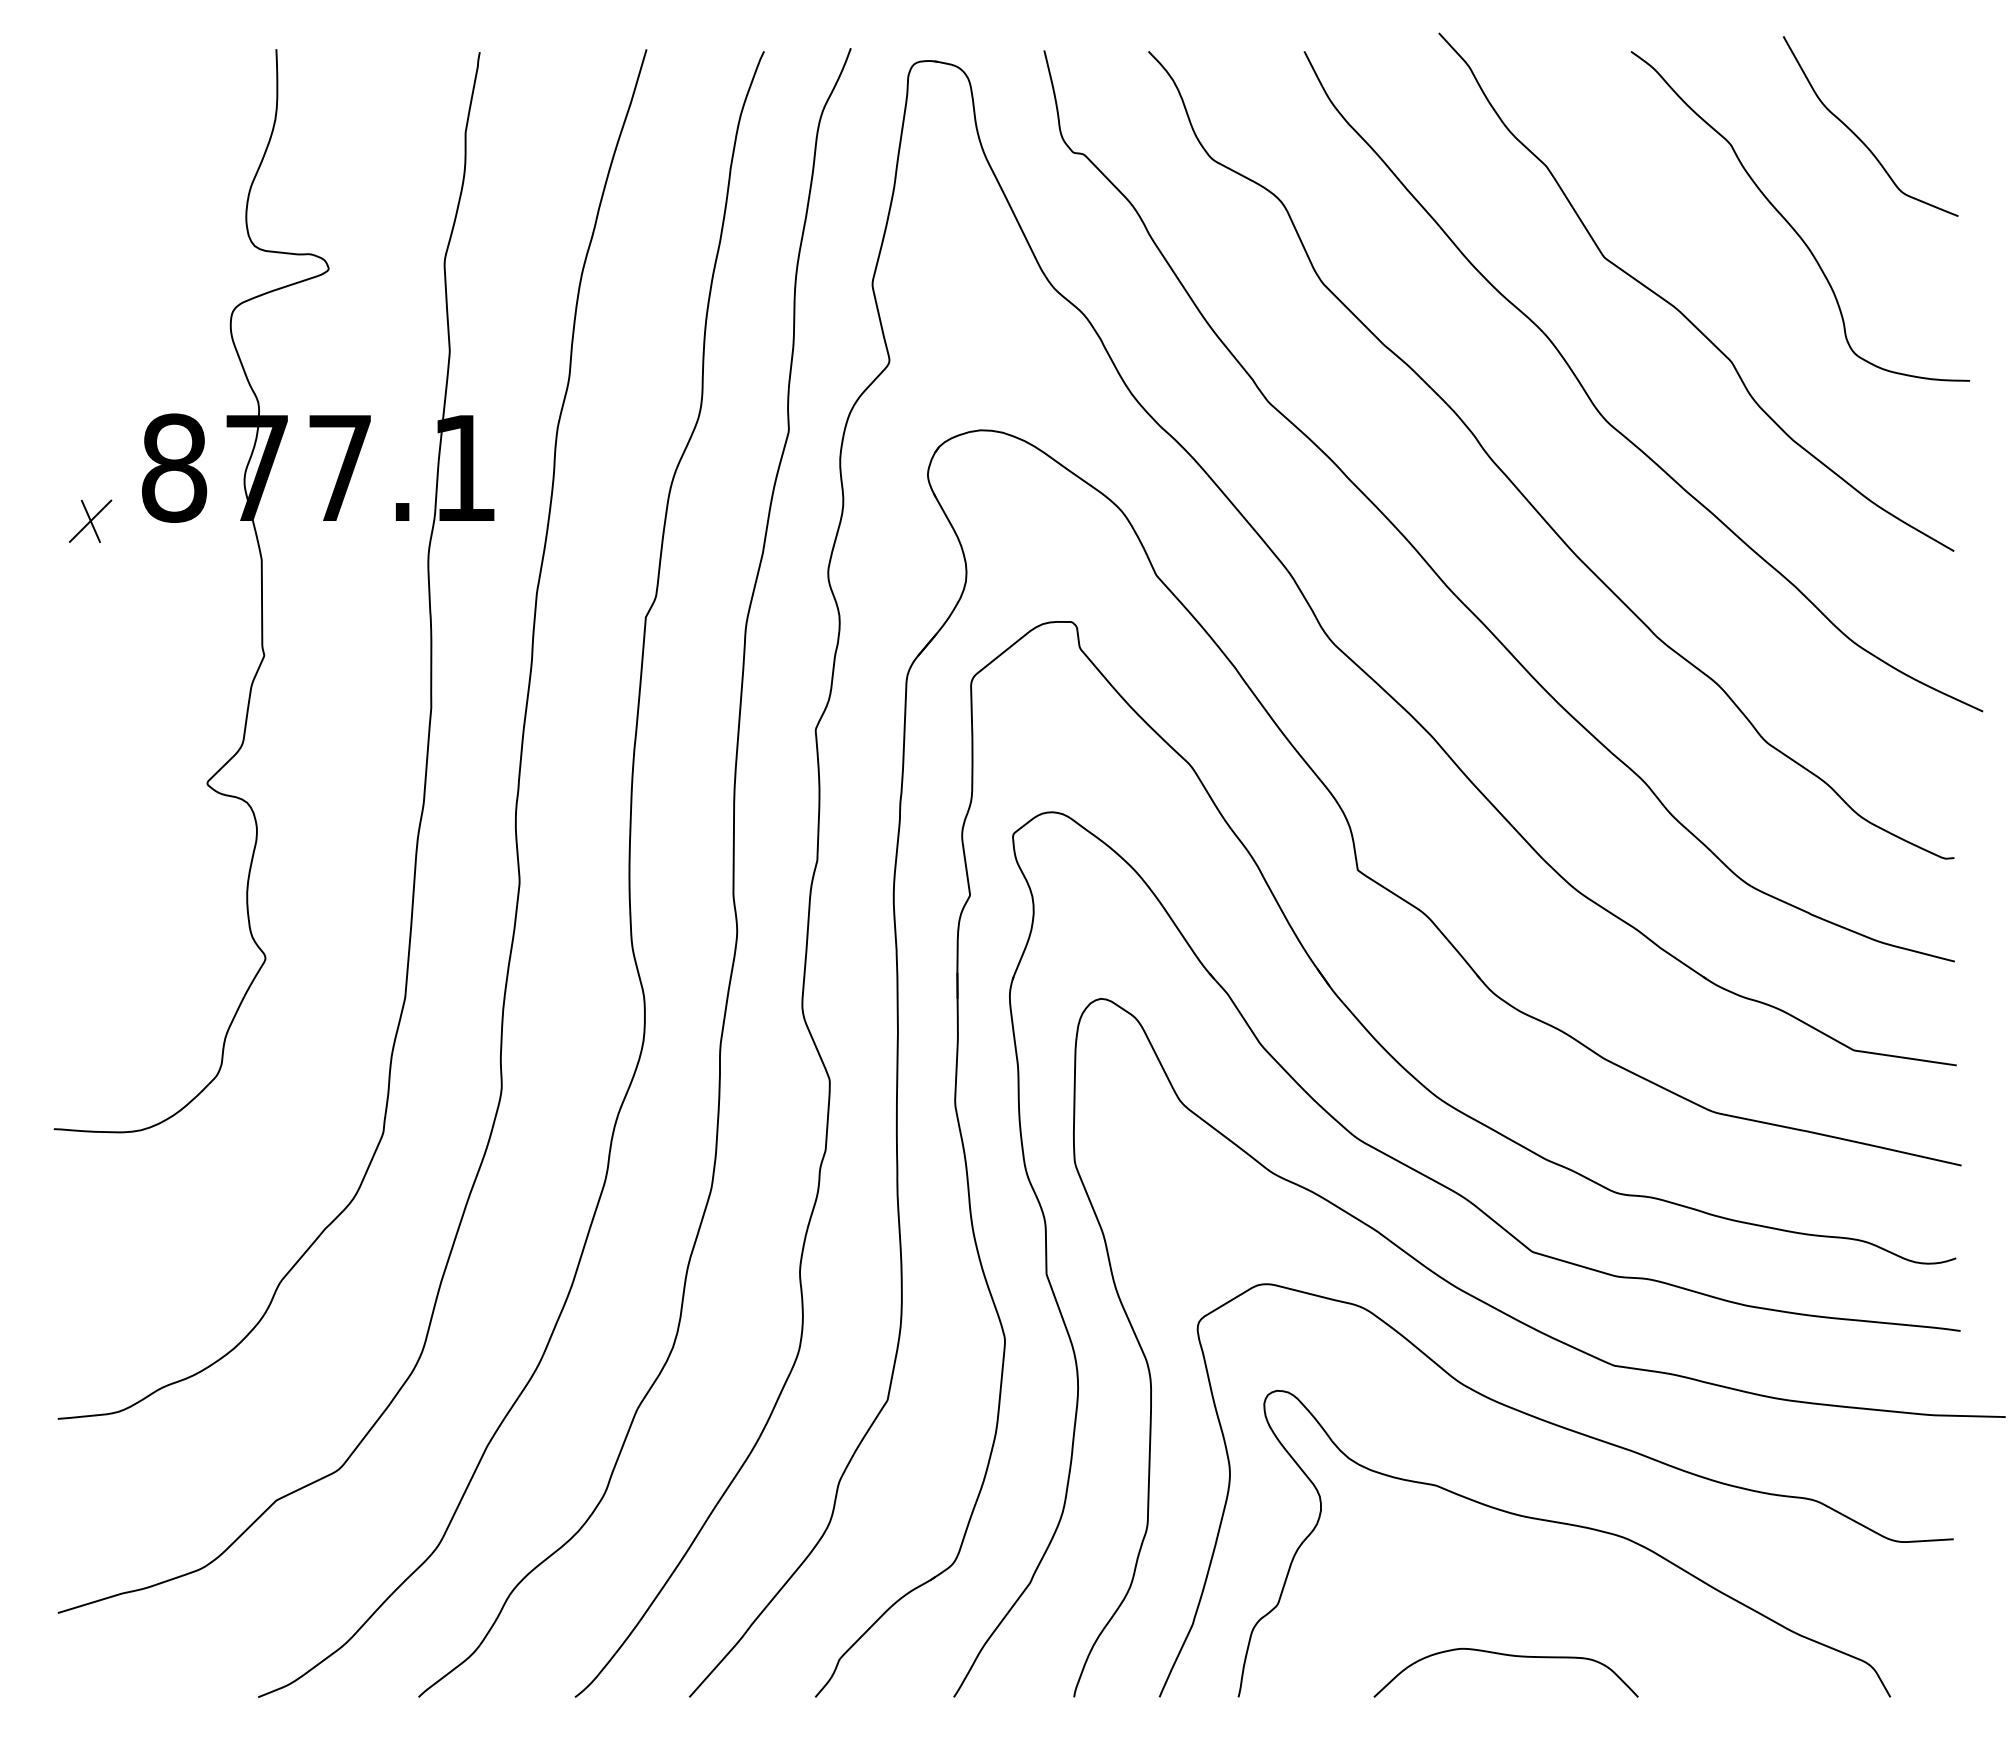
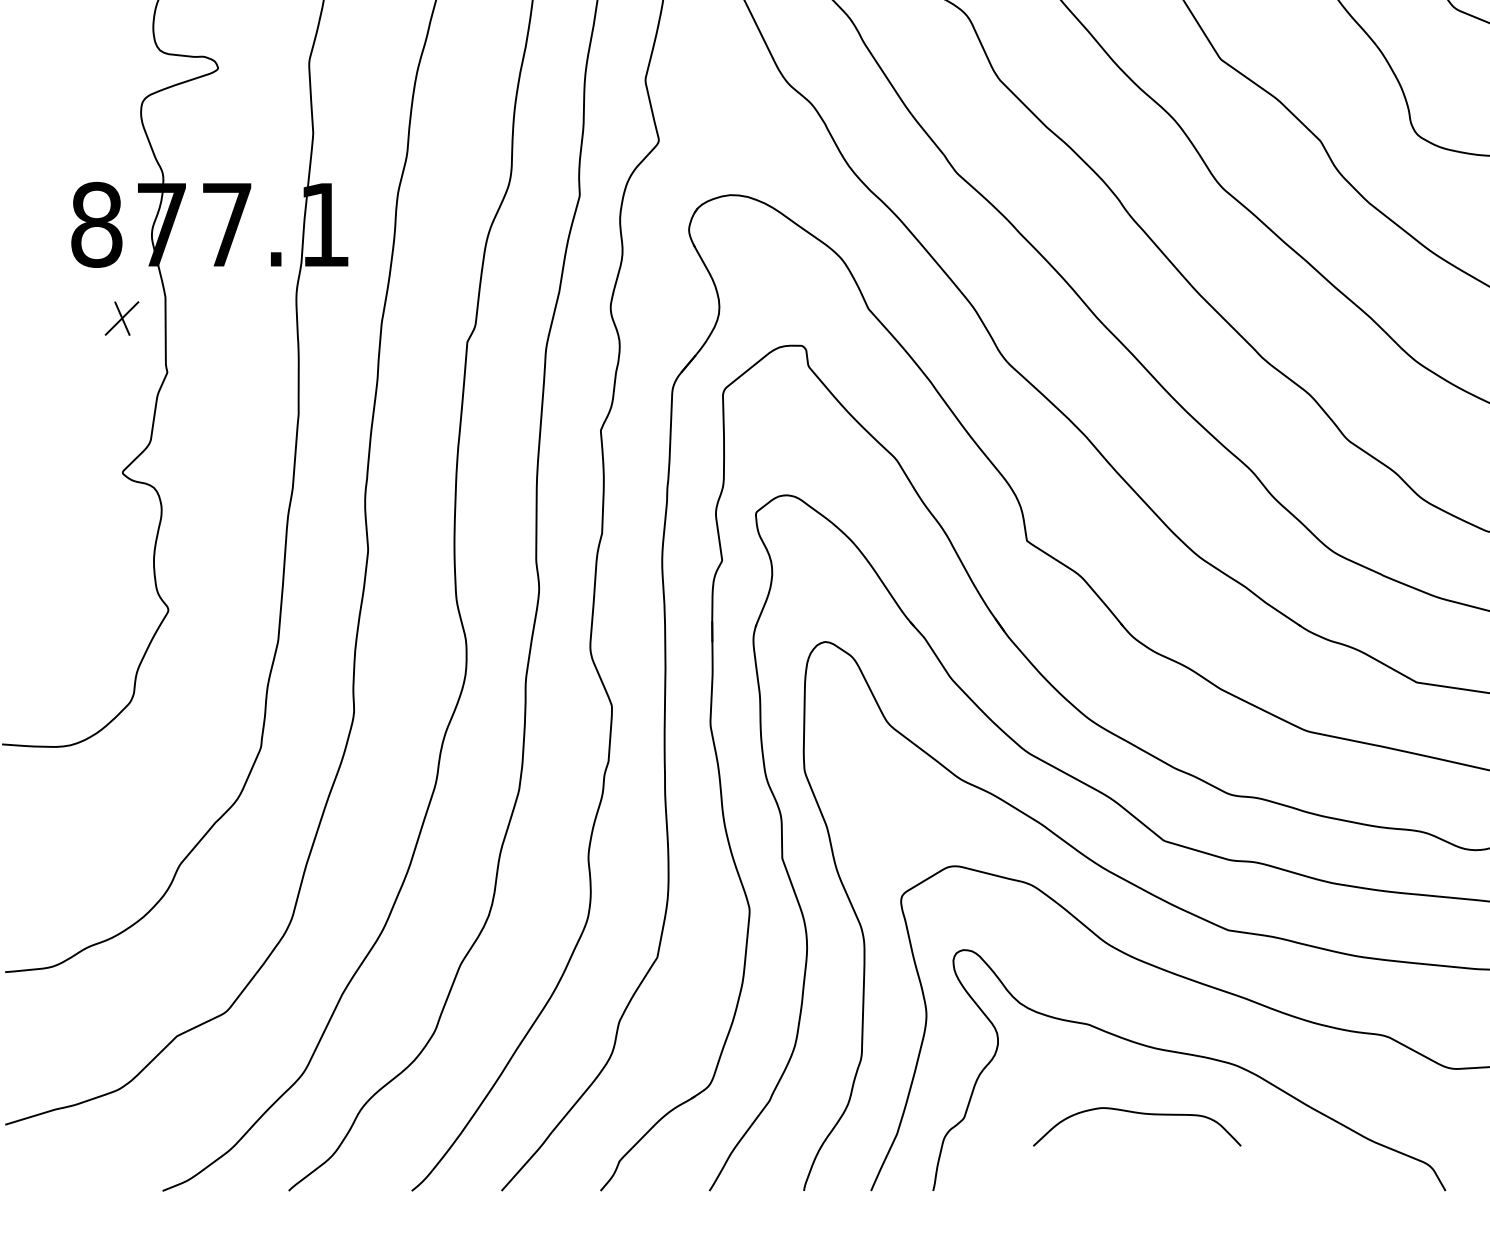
part: (90, 520) -> (122, 317), moved
curve: (1509, 1656) -> (1139, 1114), moved

